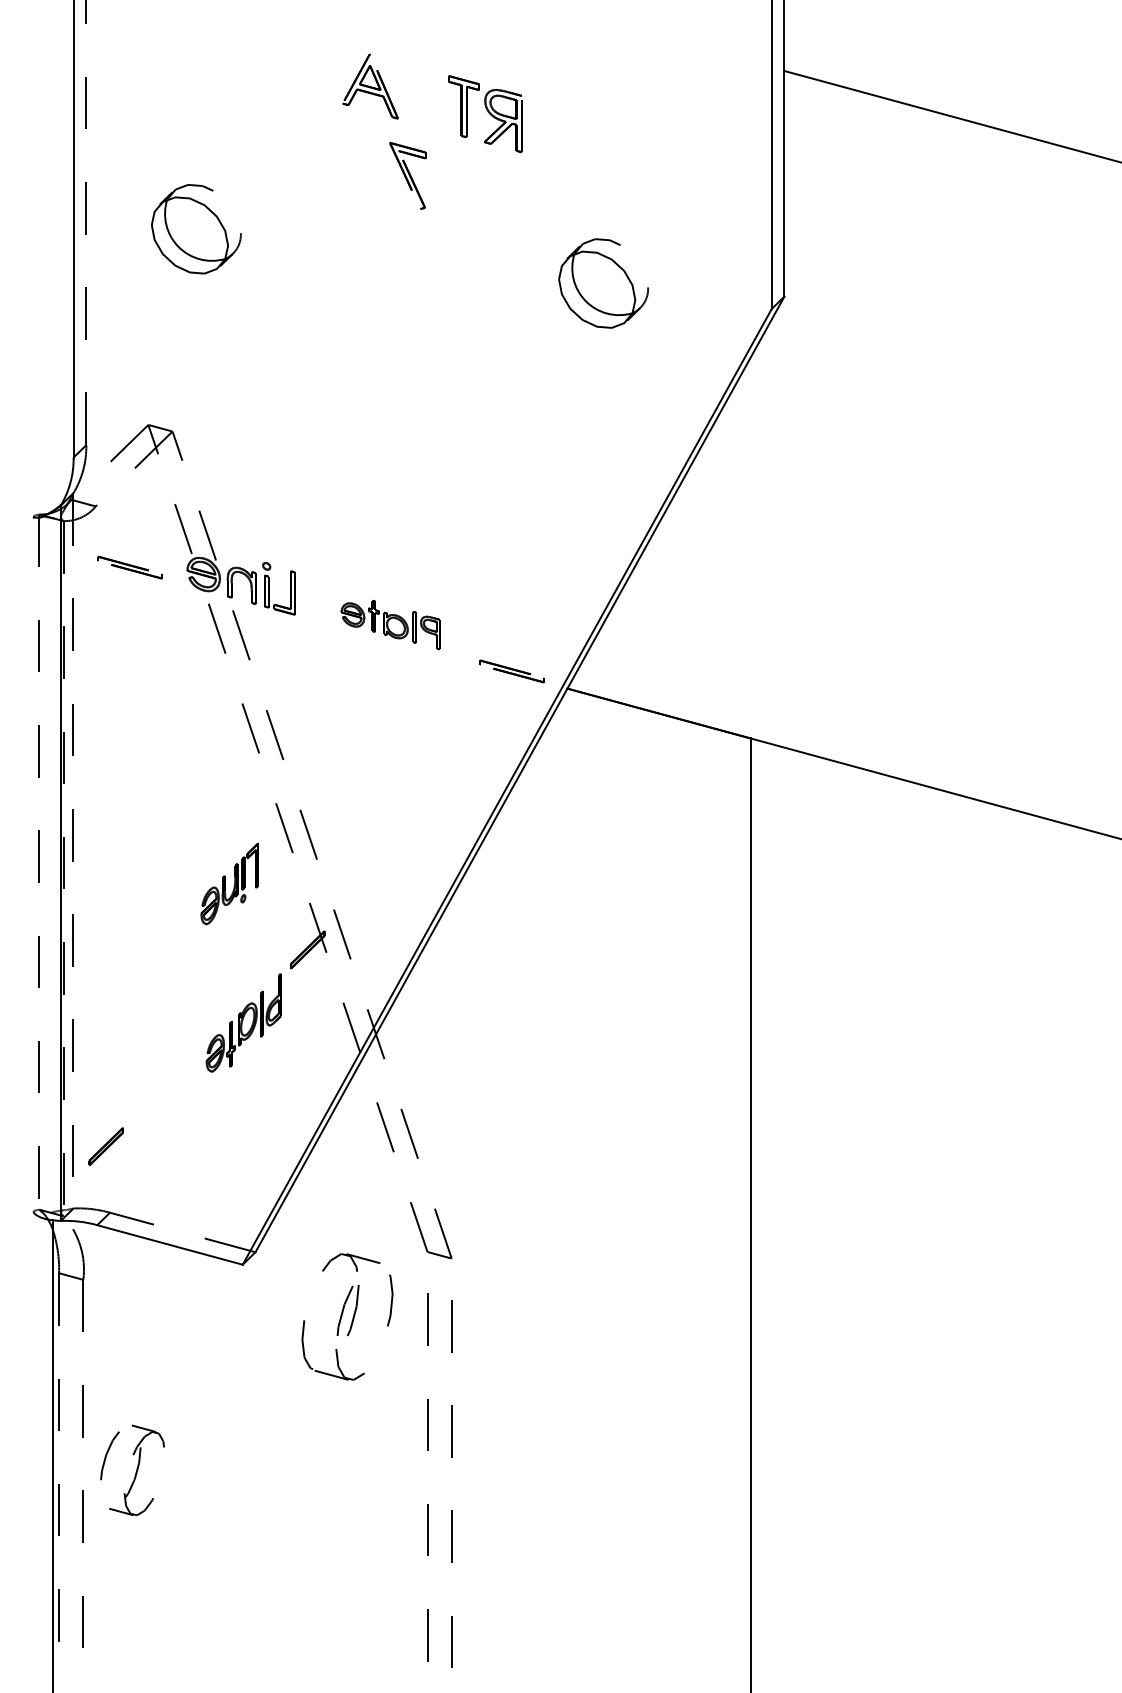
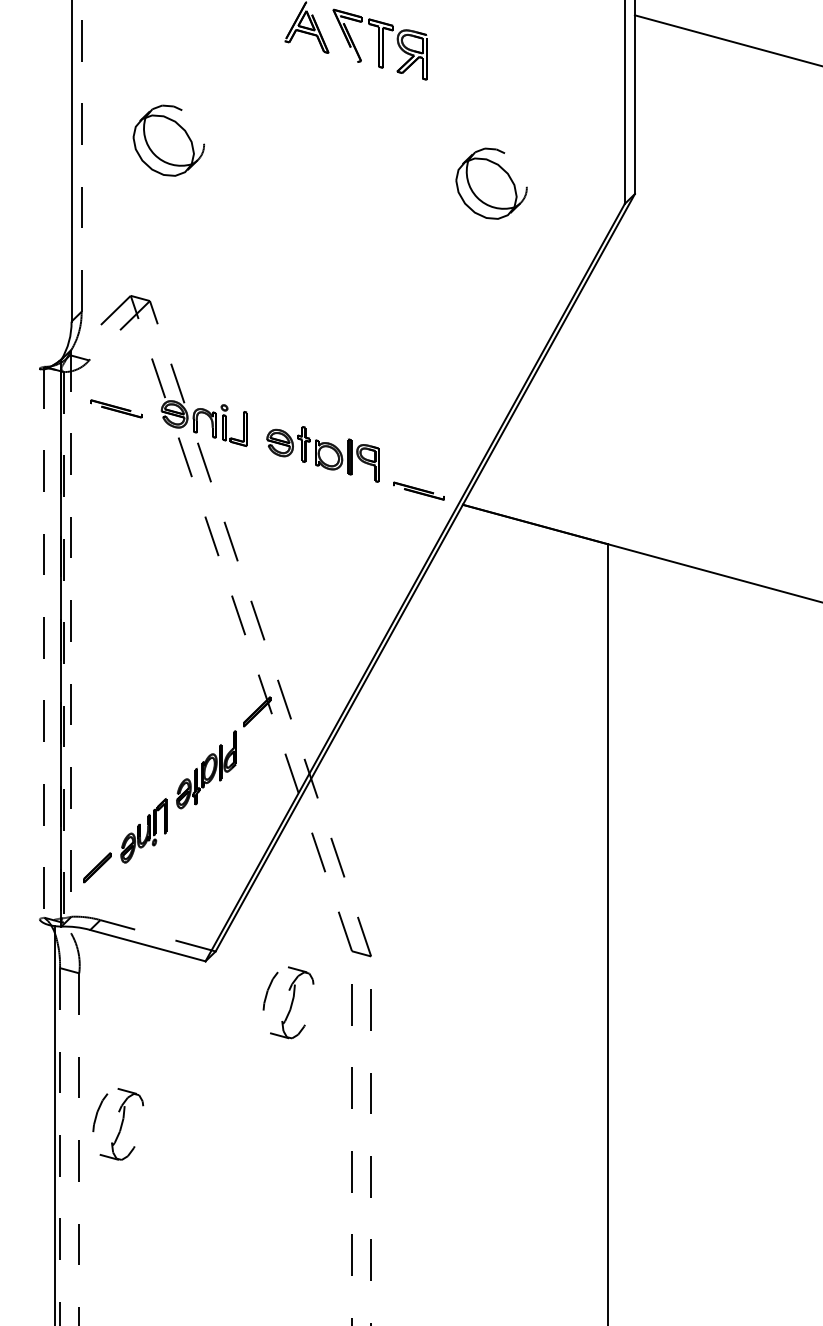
part: (407, 175) -> (347, 35), moved
part: (390, 624) -> (322, 453), size x1.43
part: (229, 883) -> (143, 830), moved
part: (347, 1316) -> (288, 1002), size x0.71

